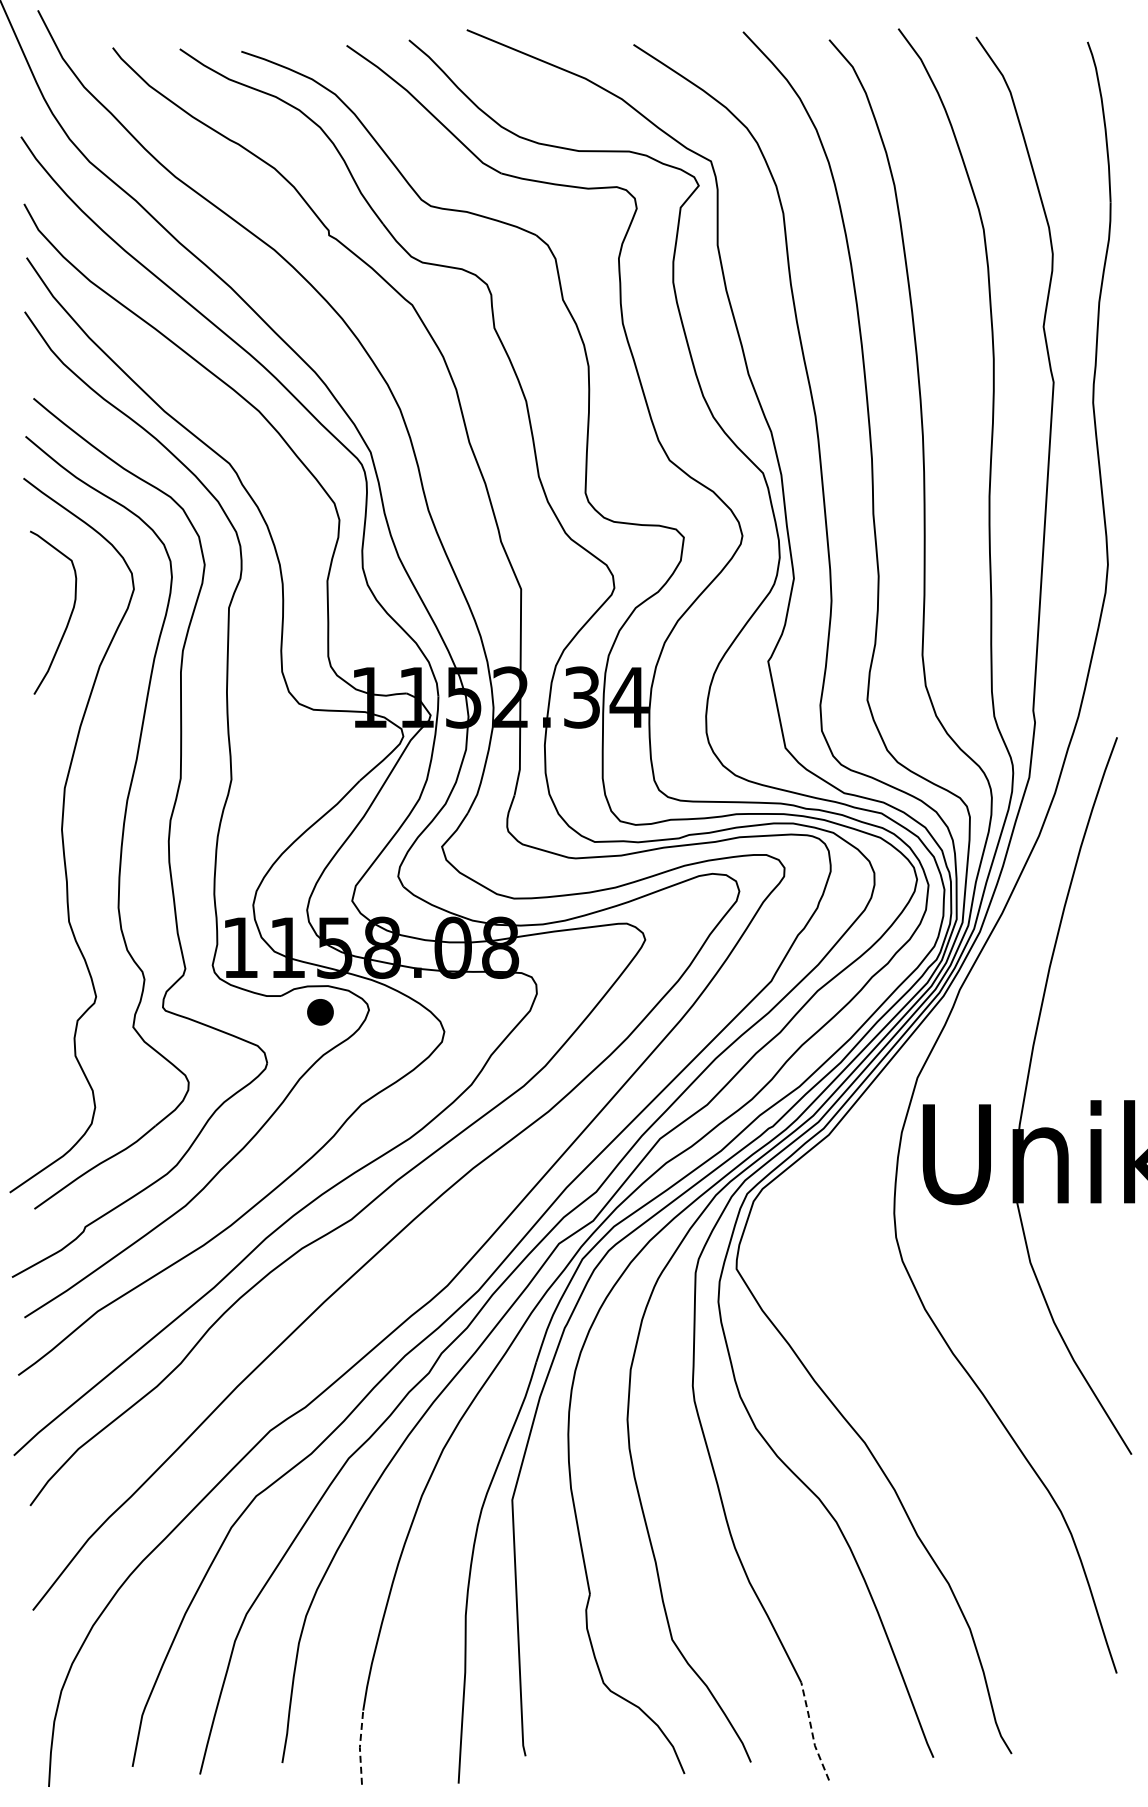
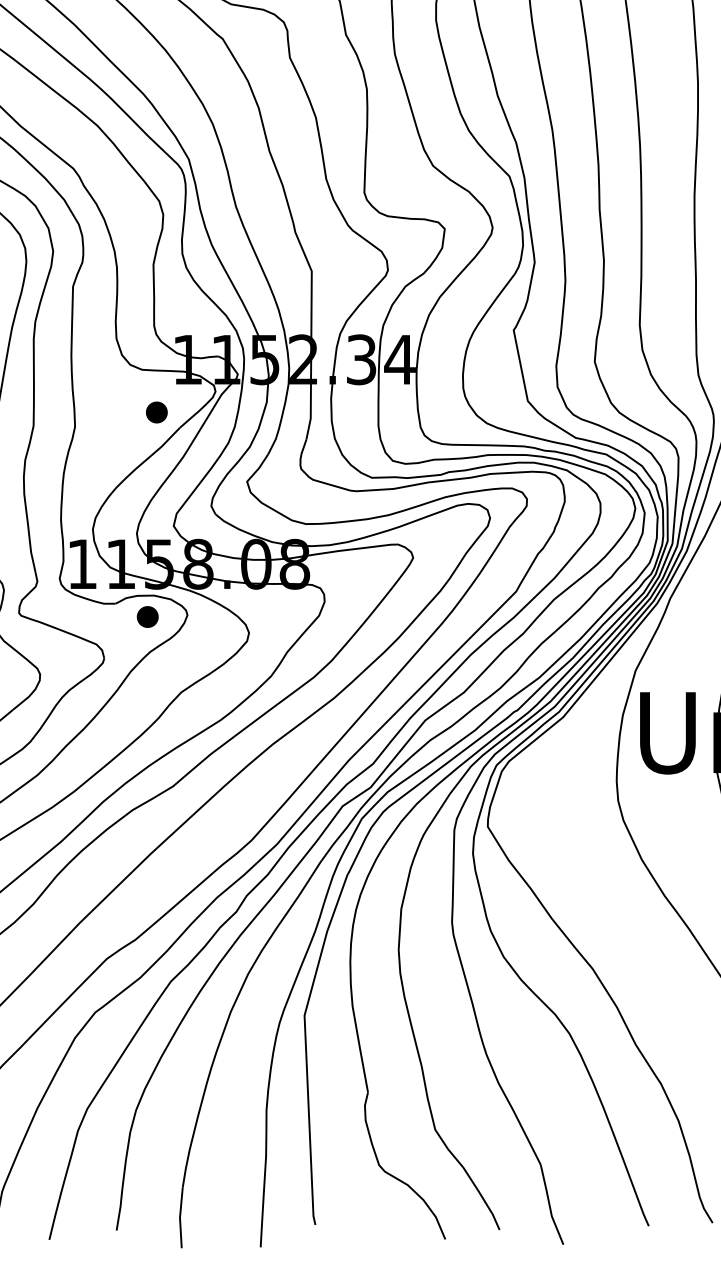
part: (331, 761) -> (156, 412), added
line: (812, 1732) -> (549, 1205), dashed -> solid
line: (359, 1747) -> (179, 1217), dashed -> solid

